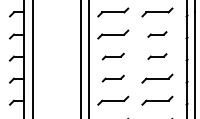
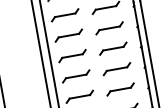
part: (157, 34) -> (109, 28), size x1.67
part: (113, 56) -> (72, 55), size x1.43
part: (157, 56) -> (113, 48), size x1.67
part: (113, 78) -> (76, 76), size x1.43

